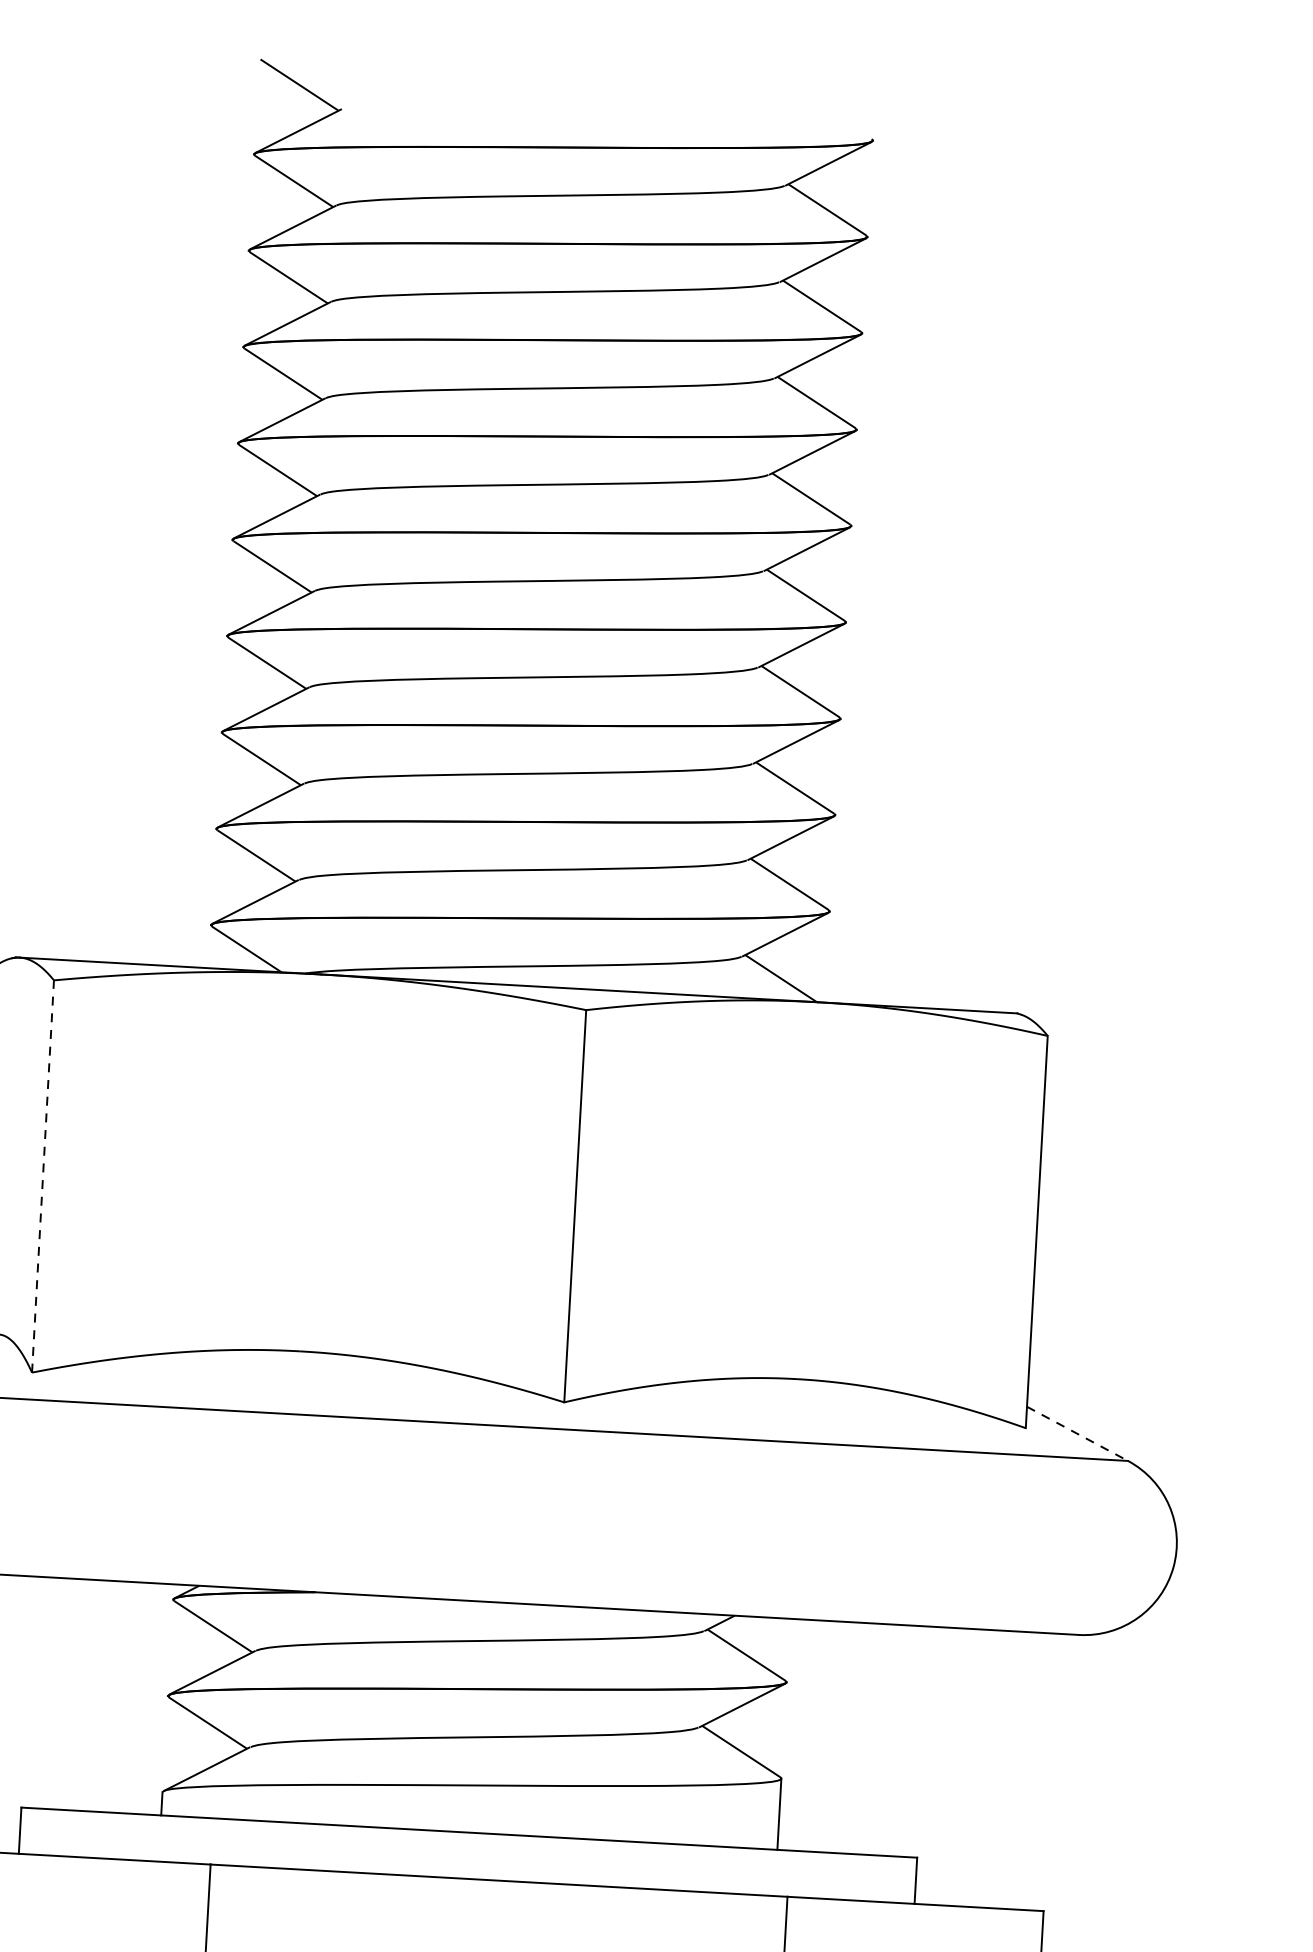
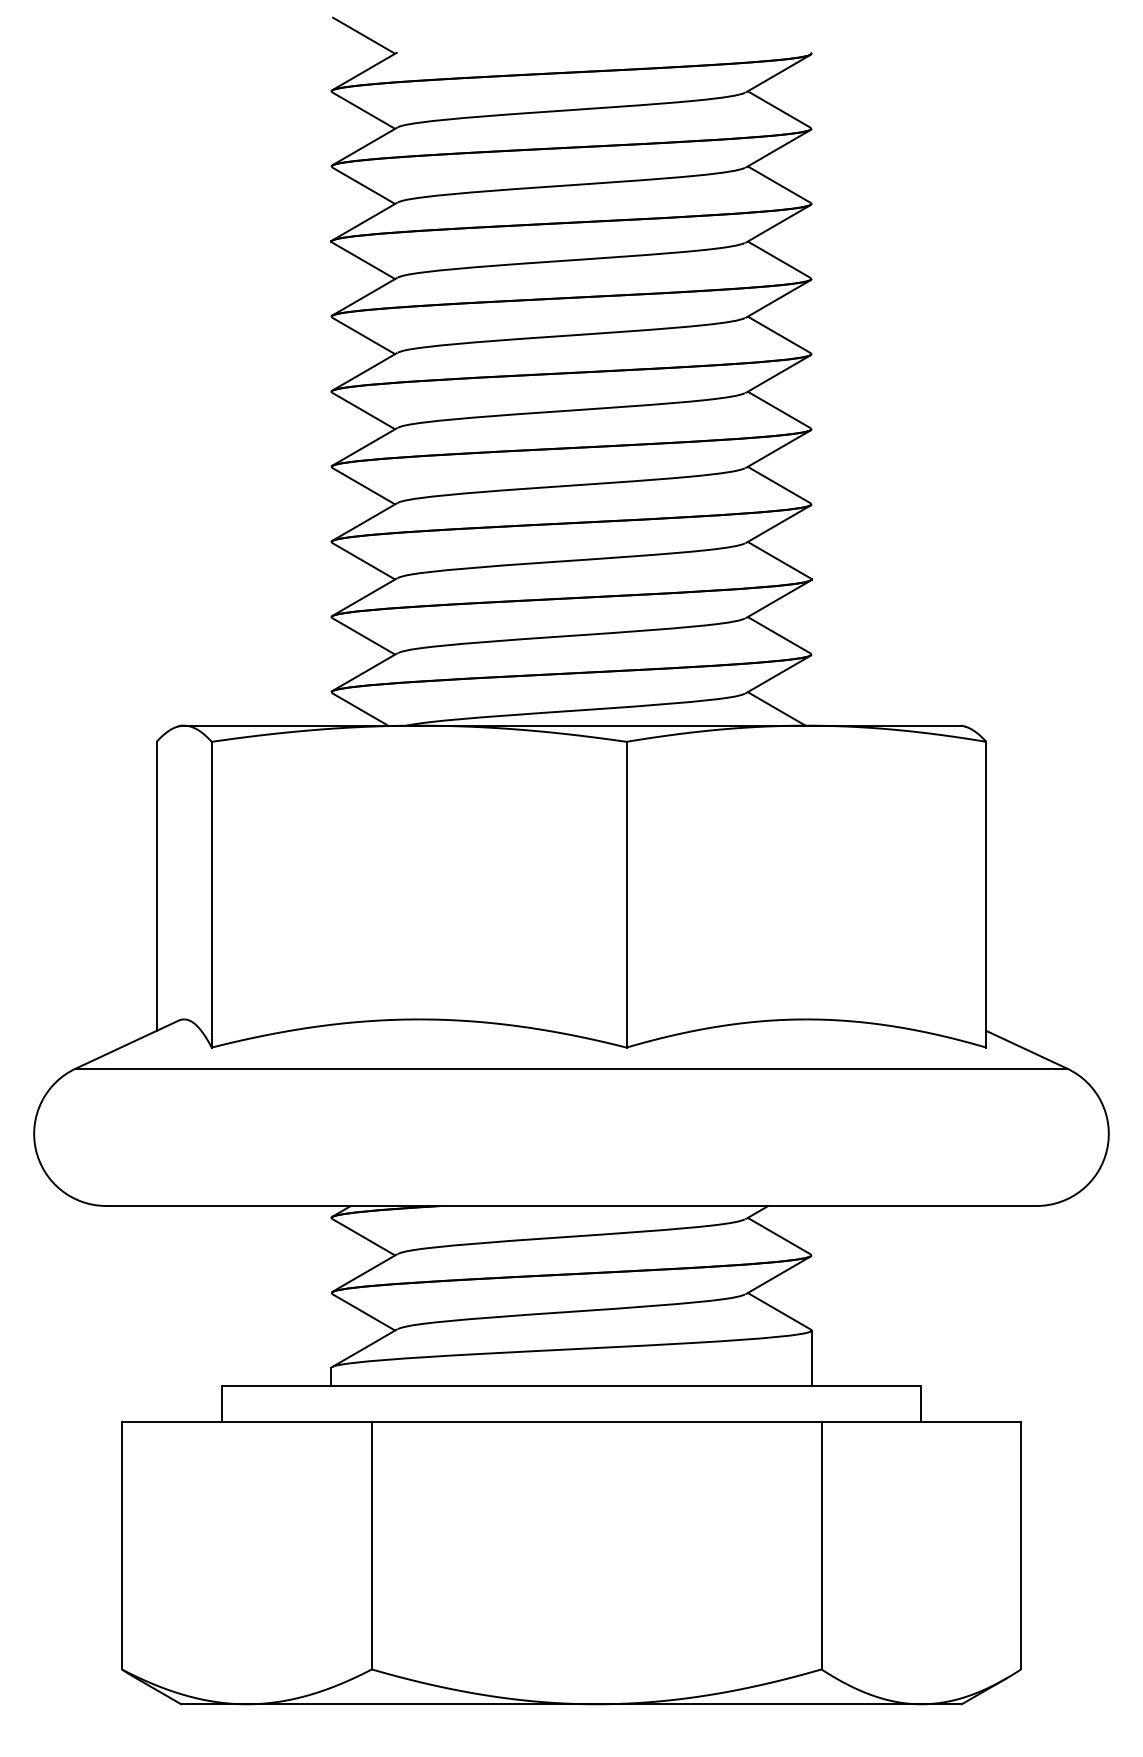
line: (42, 1176) -> (211, 894), dashed -> solid
line: (1077, 1433) -> (1026, 1049), dashed -> solid

